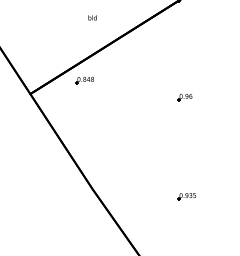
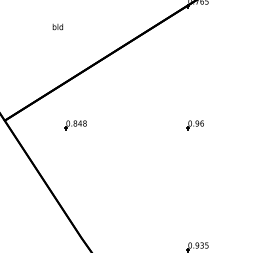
text: (92, 17) -> (57, 26), moved
part: (84, 80) -> (75, 124), moved

